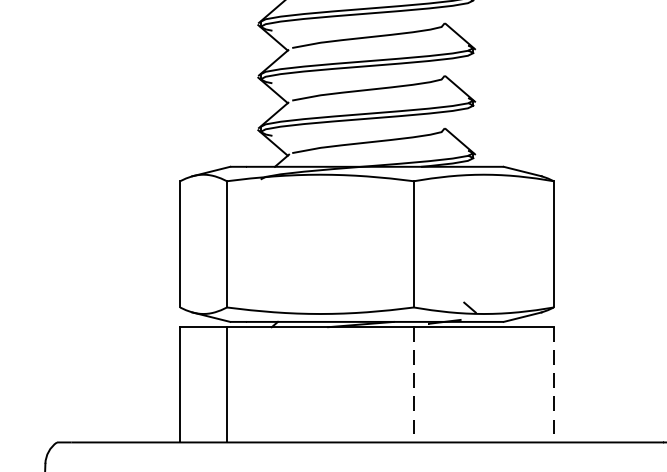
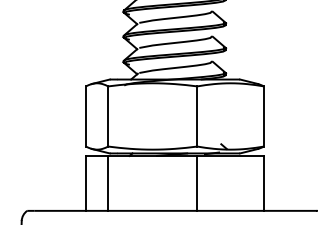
line: (414, 385) -> (197, 183), dashed -> solid
line: (552, 385) -> (263, 183), dashed -> solid

